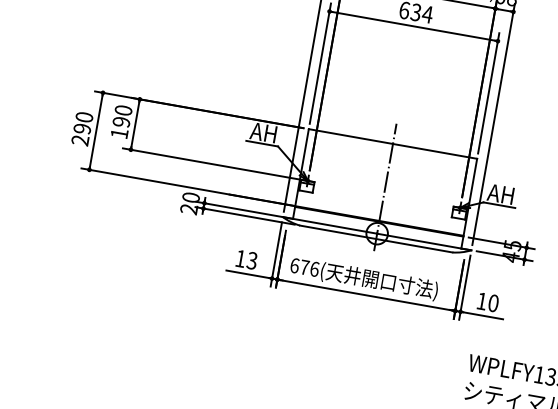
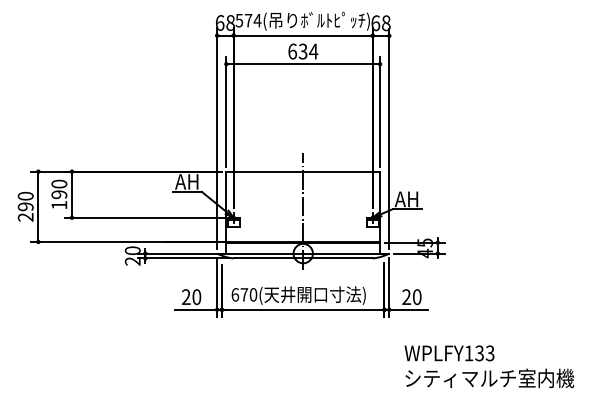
text: (246, 259) -> (191, 296), 13 -> 20
text: (314, 268) -> (253, 294), 676( -> 670(
text: (481, 300) -> (406, 296), 10 -> 20

